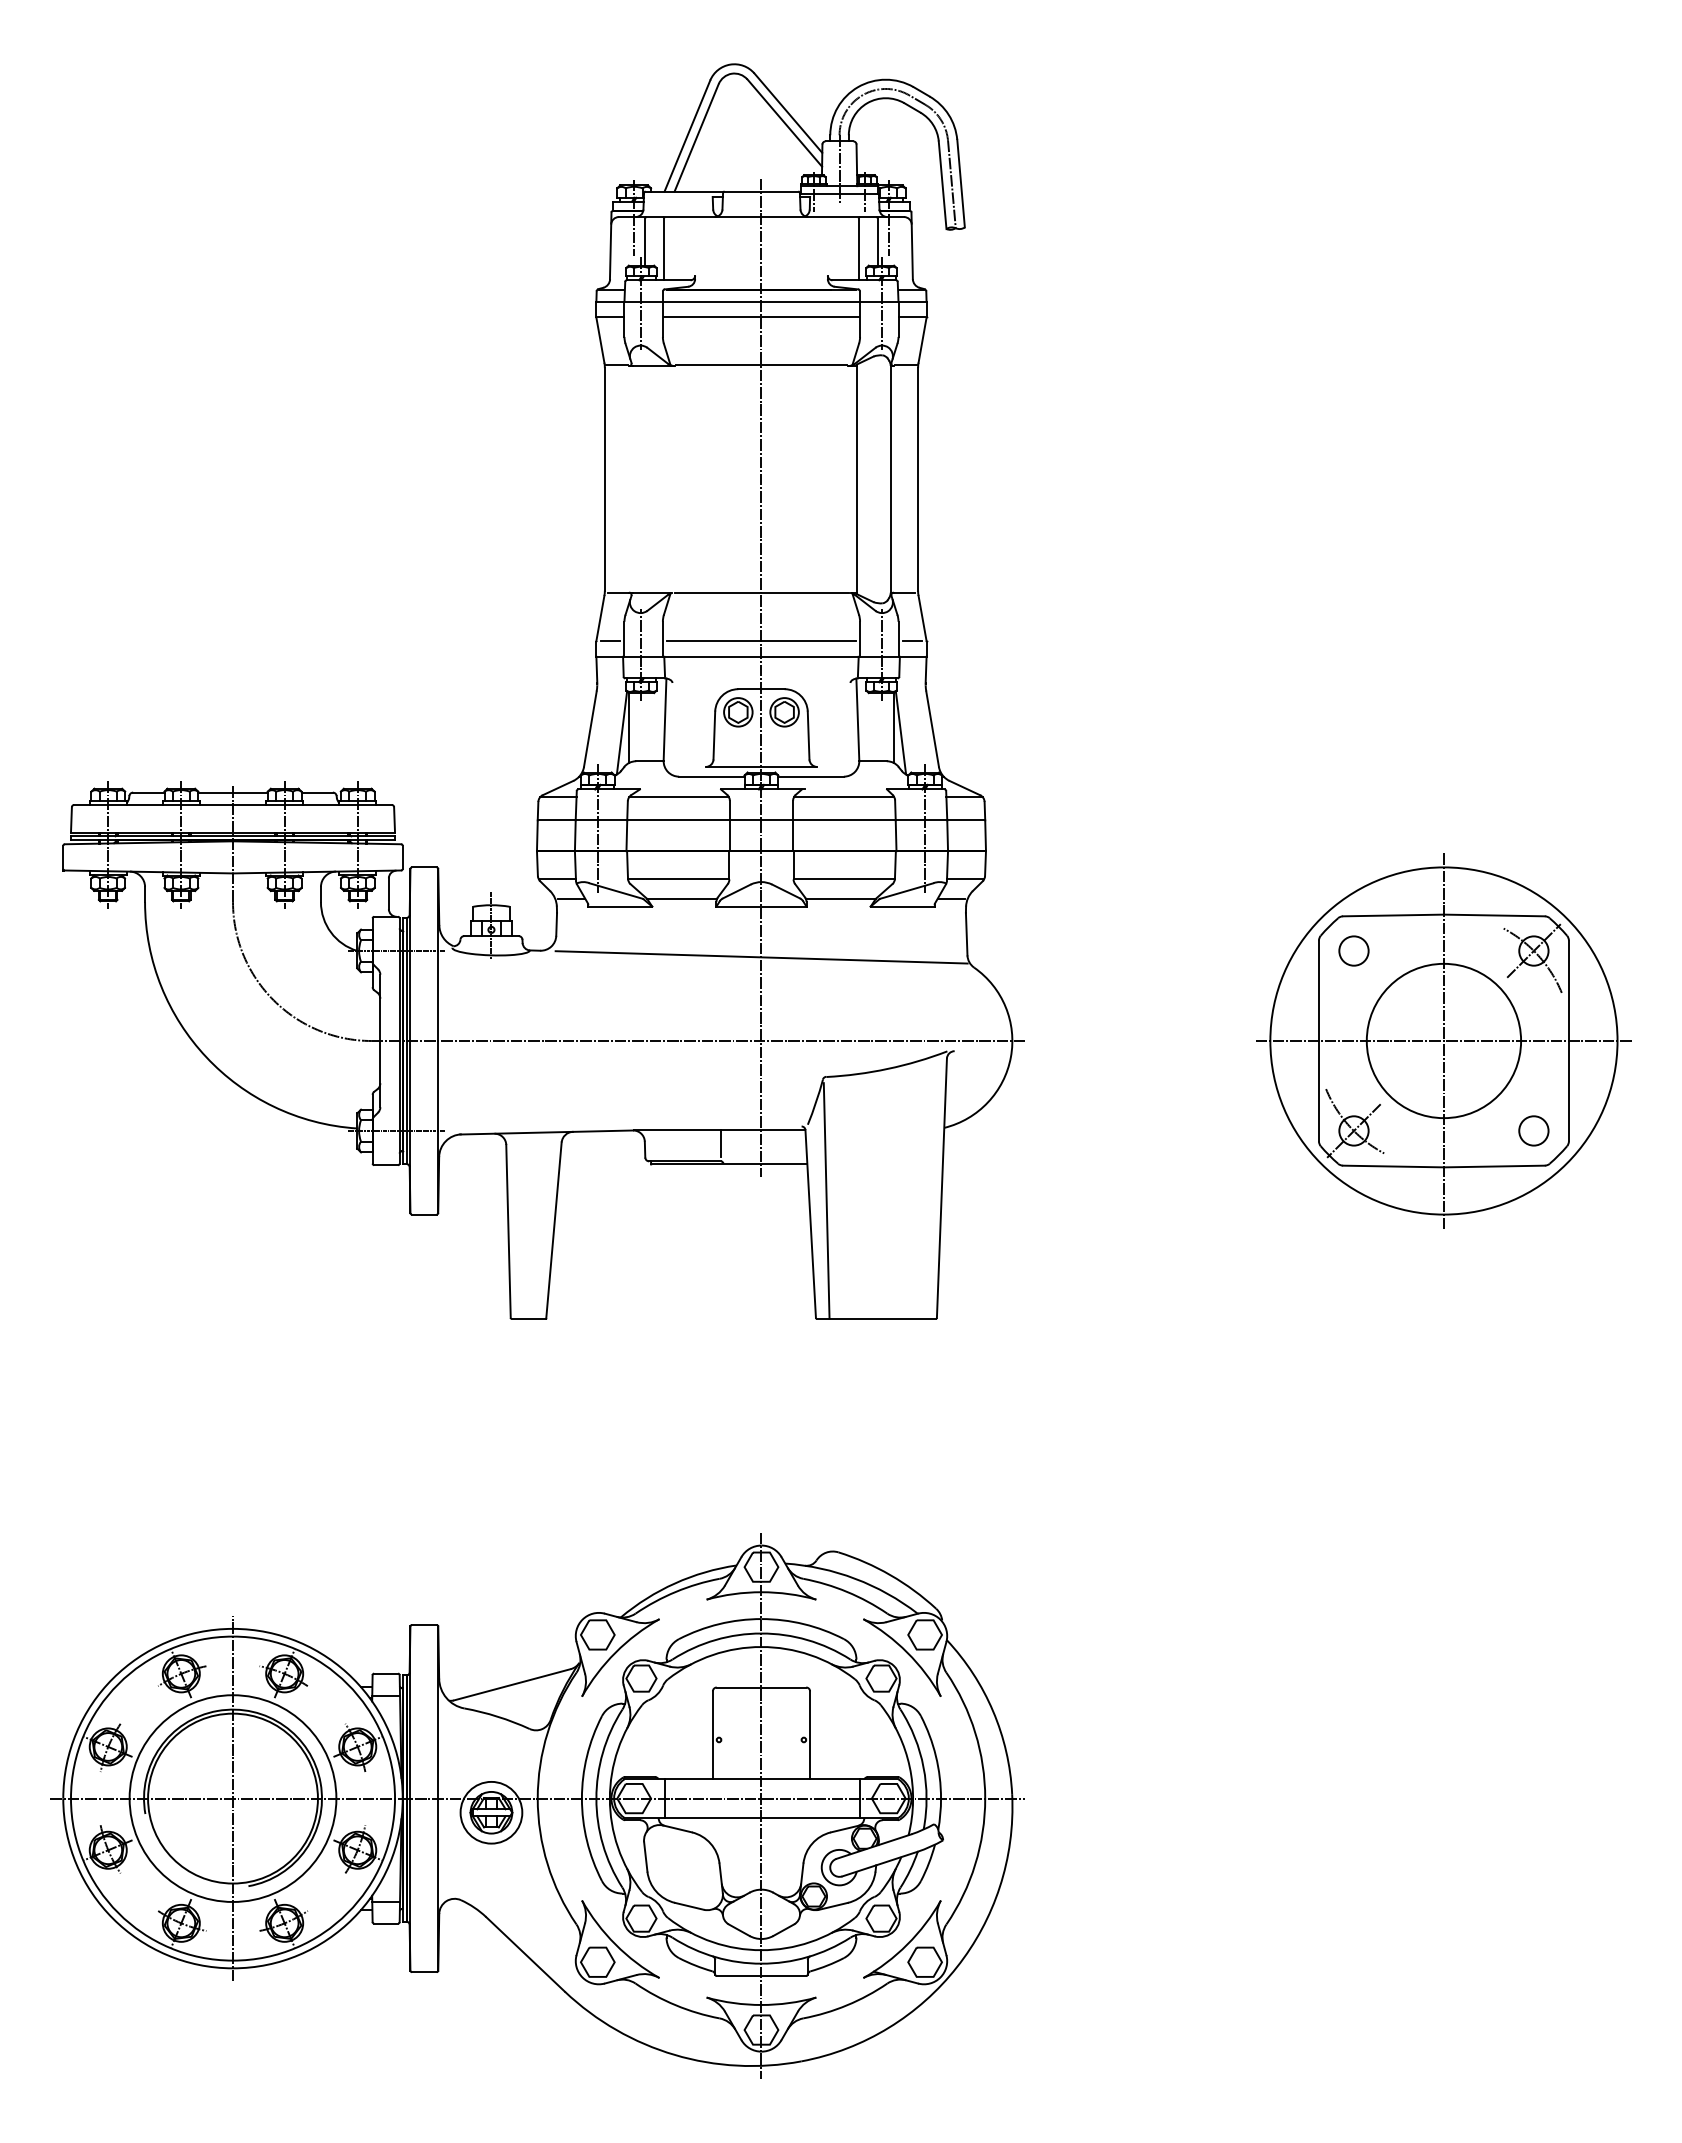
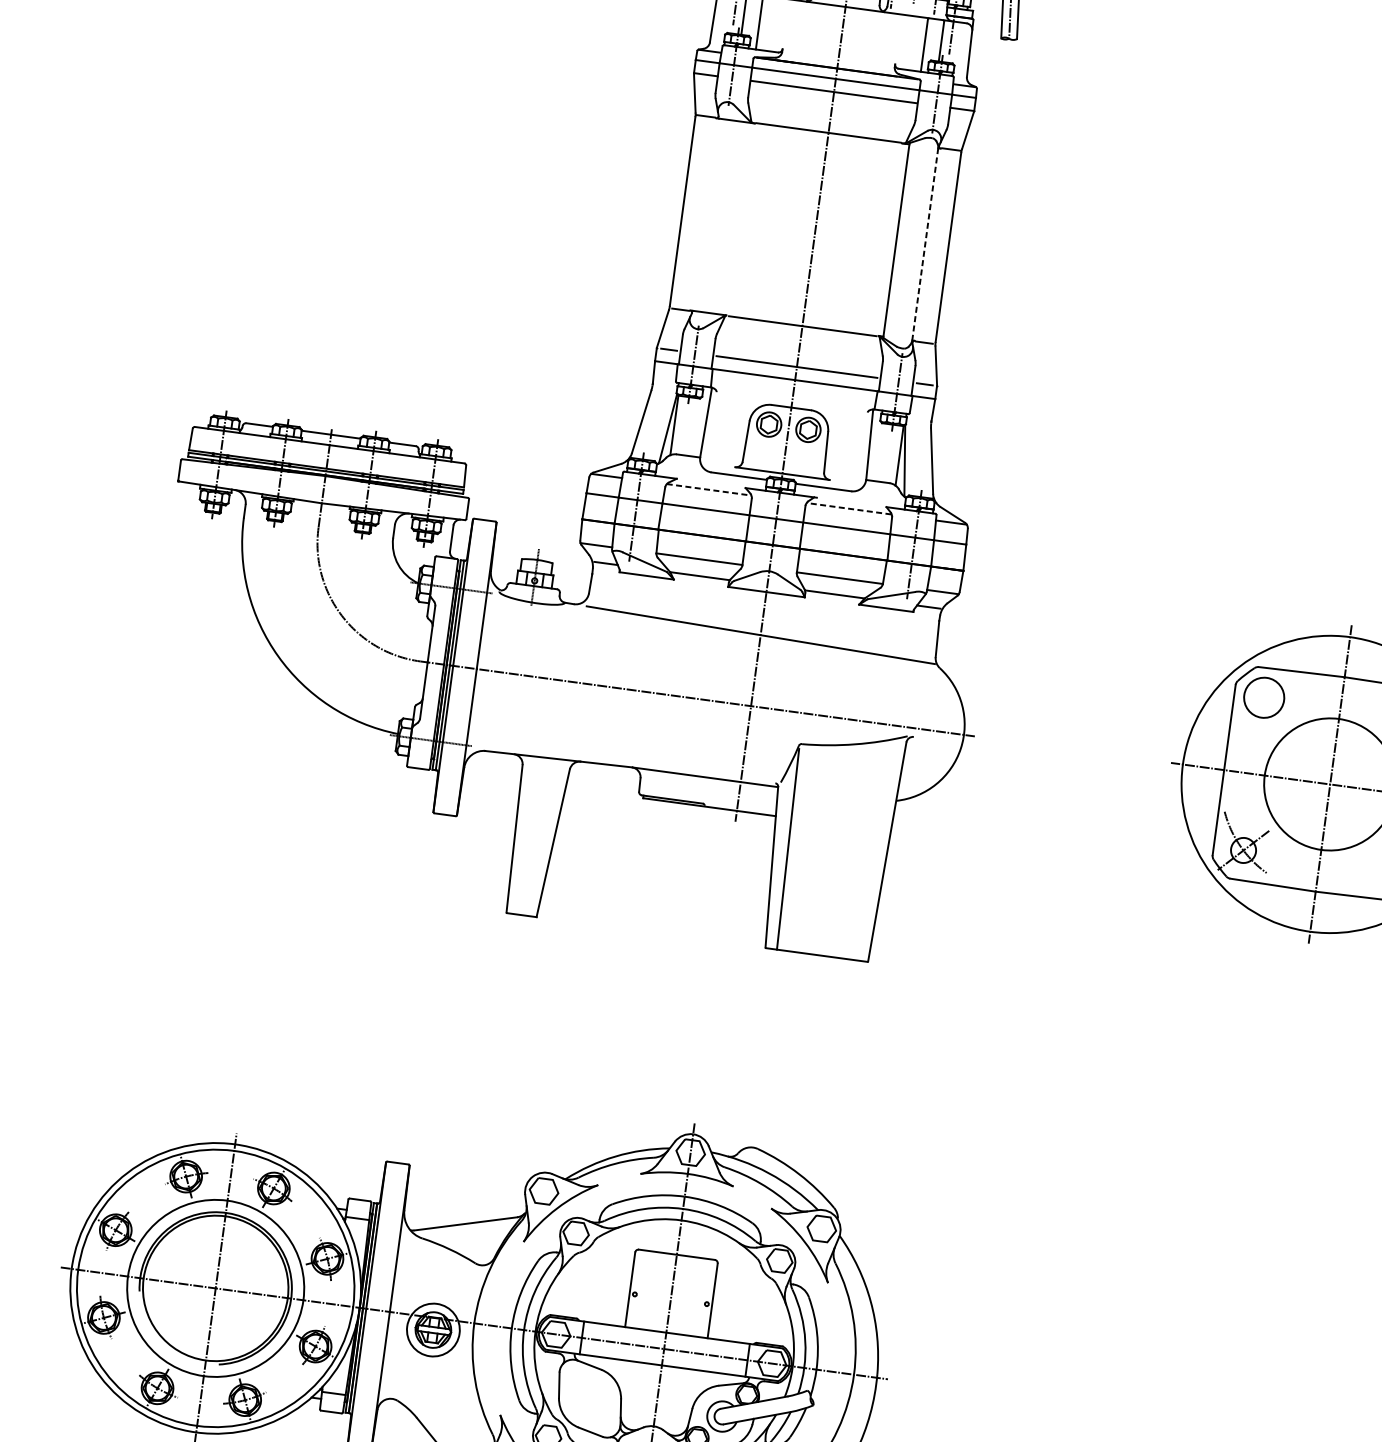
line: (890, 479) -> (924, 244), solid -> dashed
line: (679, 797) -> (709, 490), solid -> dashed
line: (843, 797) -> (848, 508), solid -> dashed
circle: (1353, 950) -> (1263, 697), size x1.6
line: (721, 1143) -> (705, 788), removed

